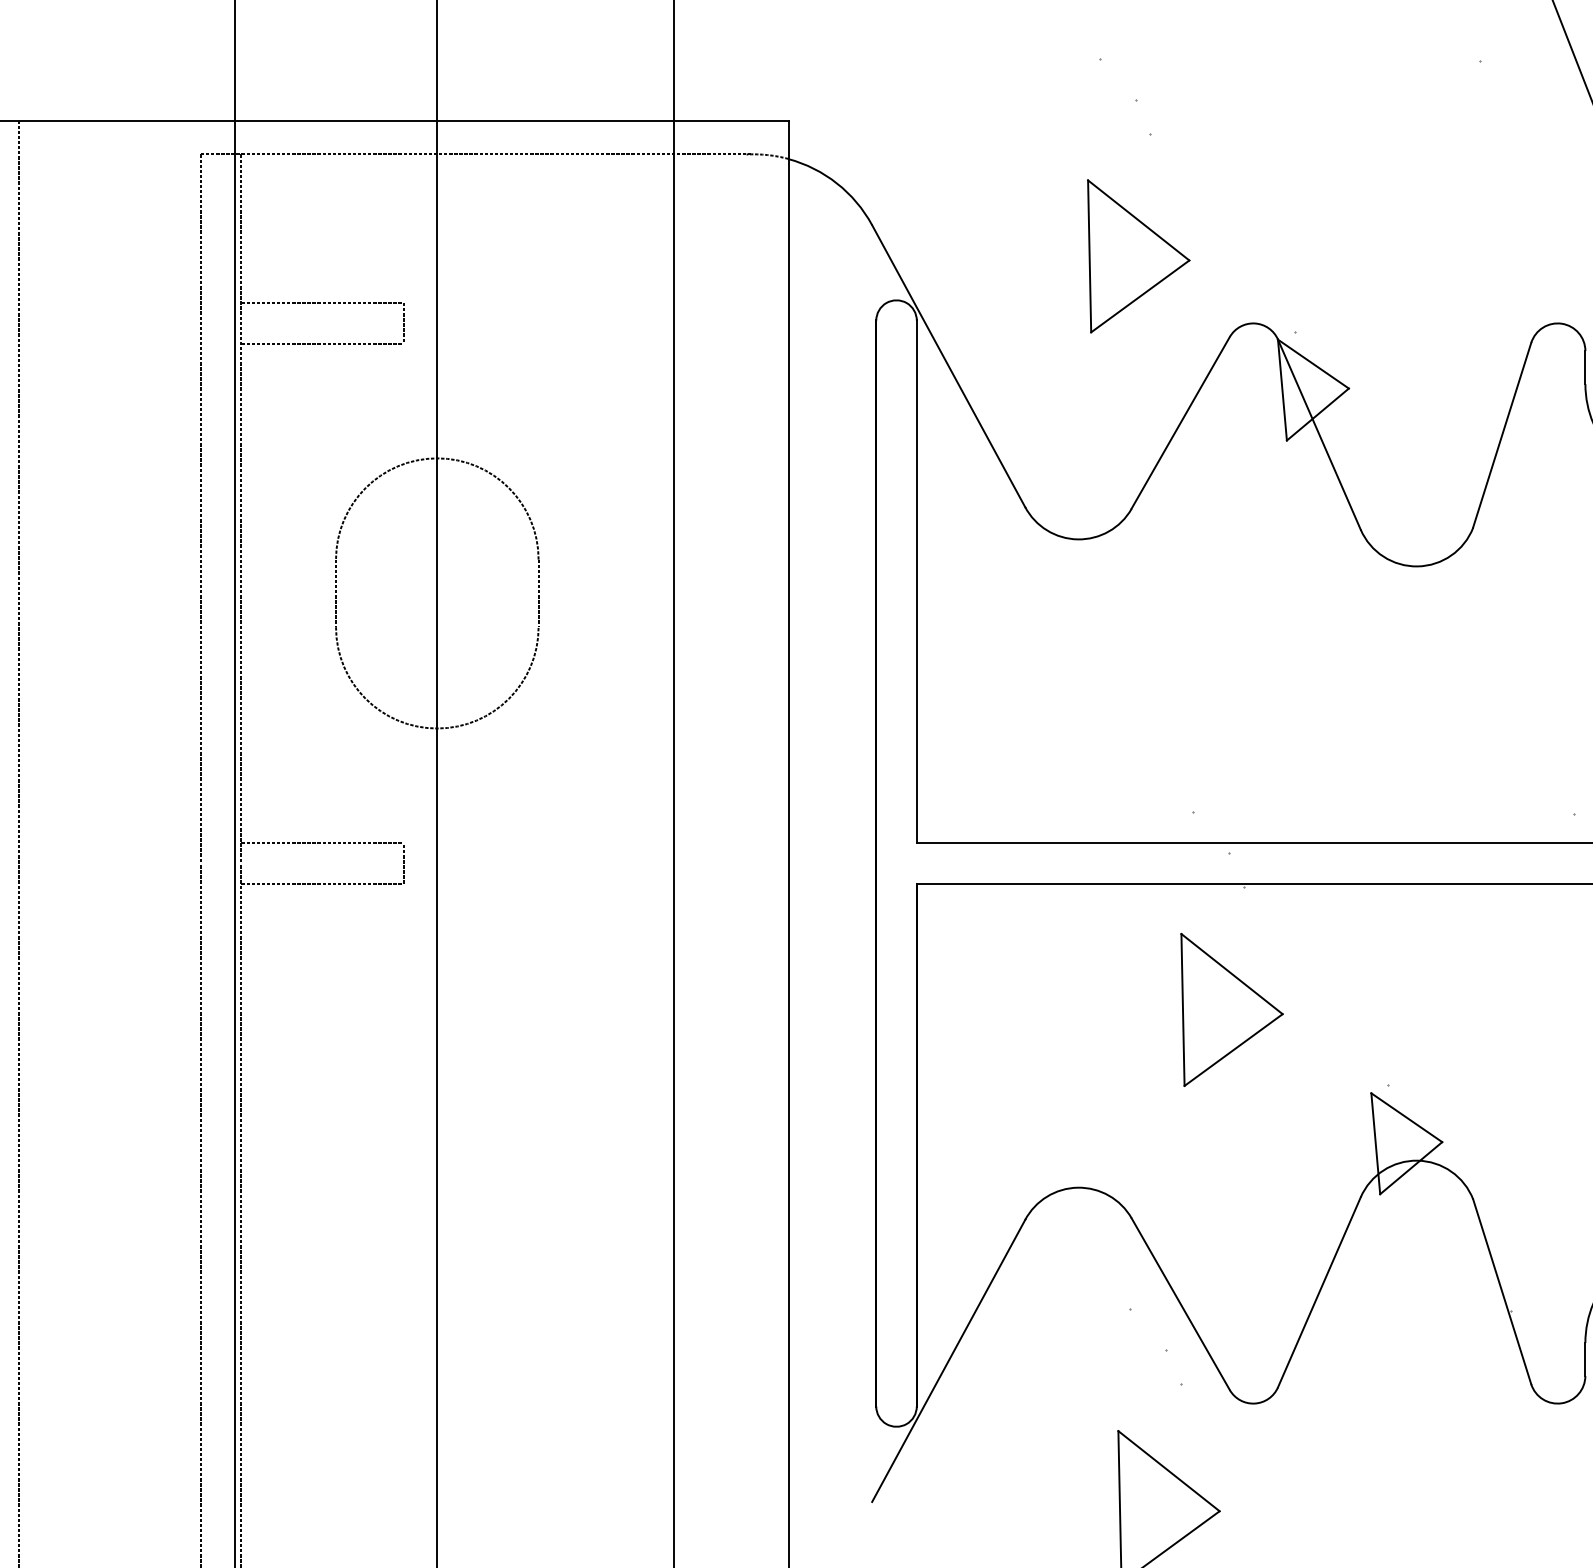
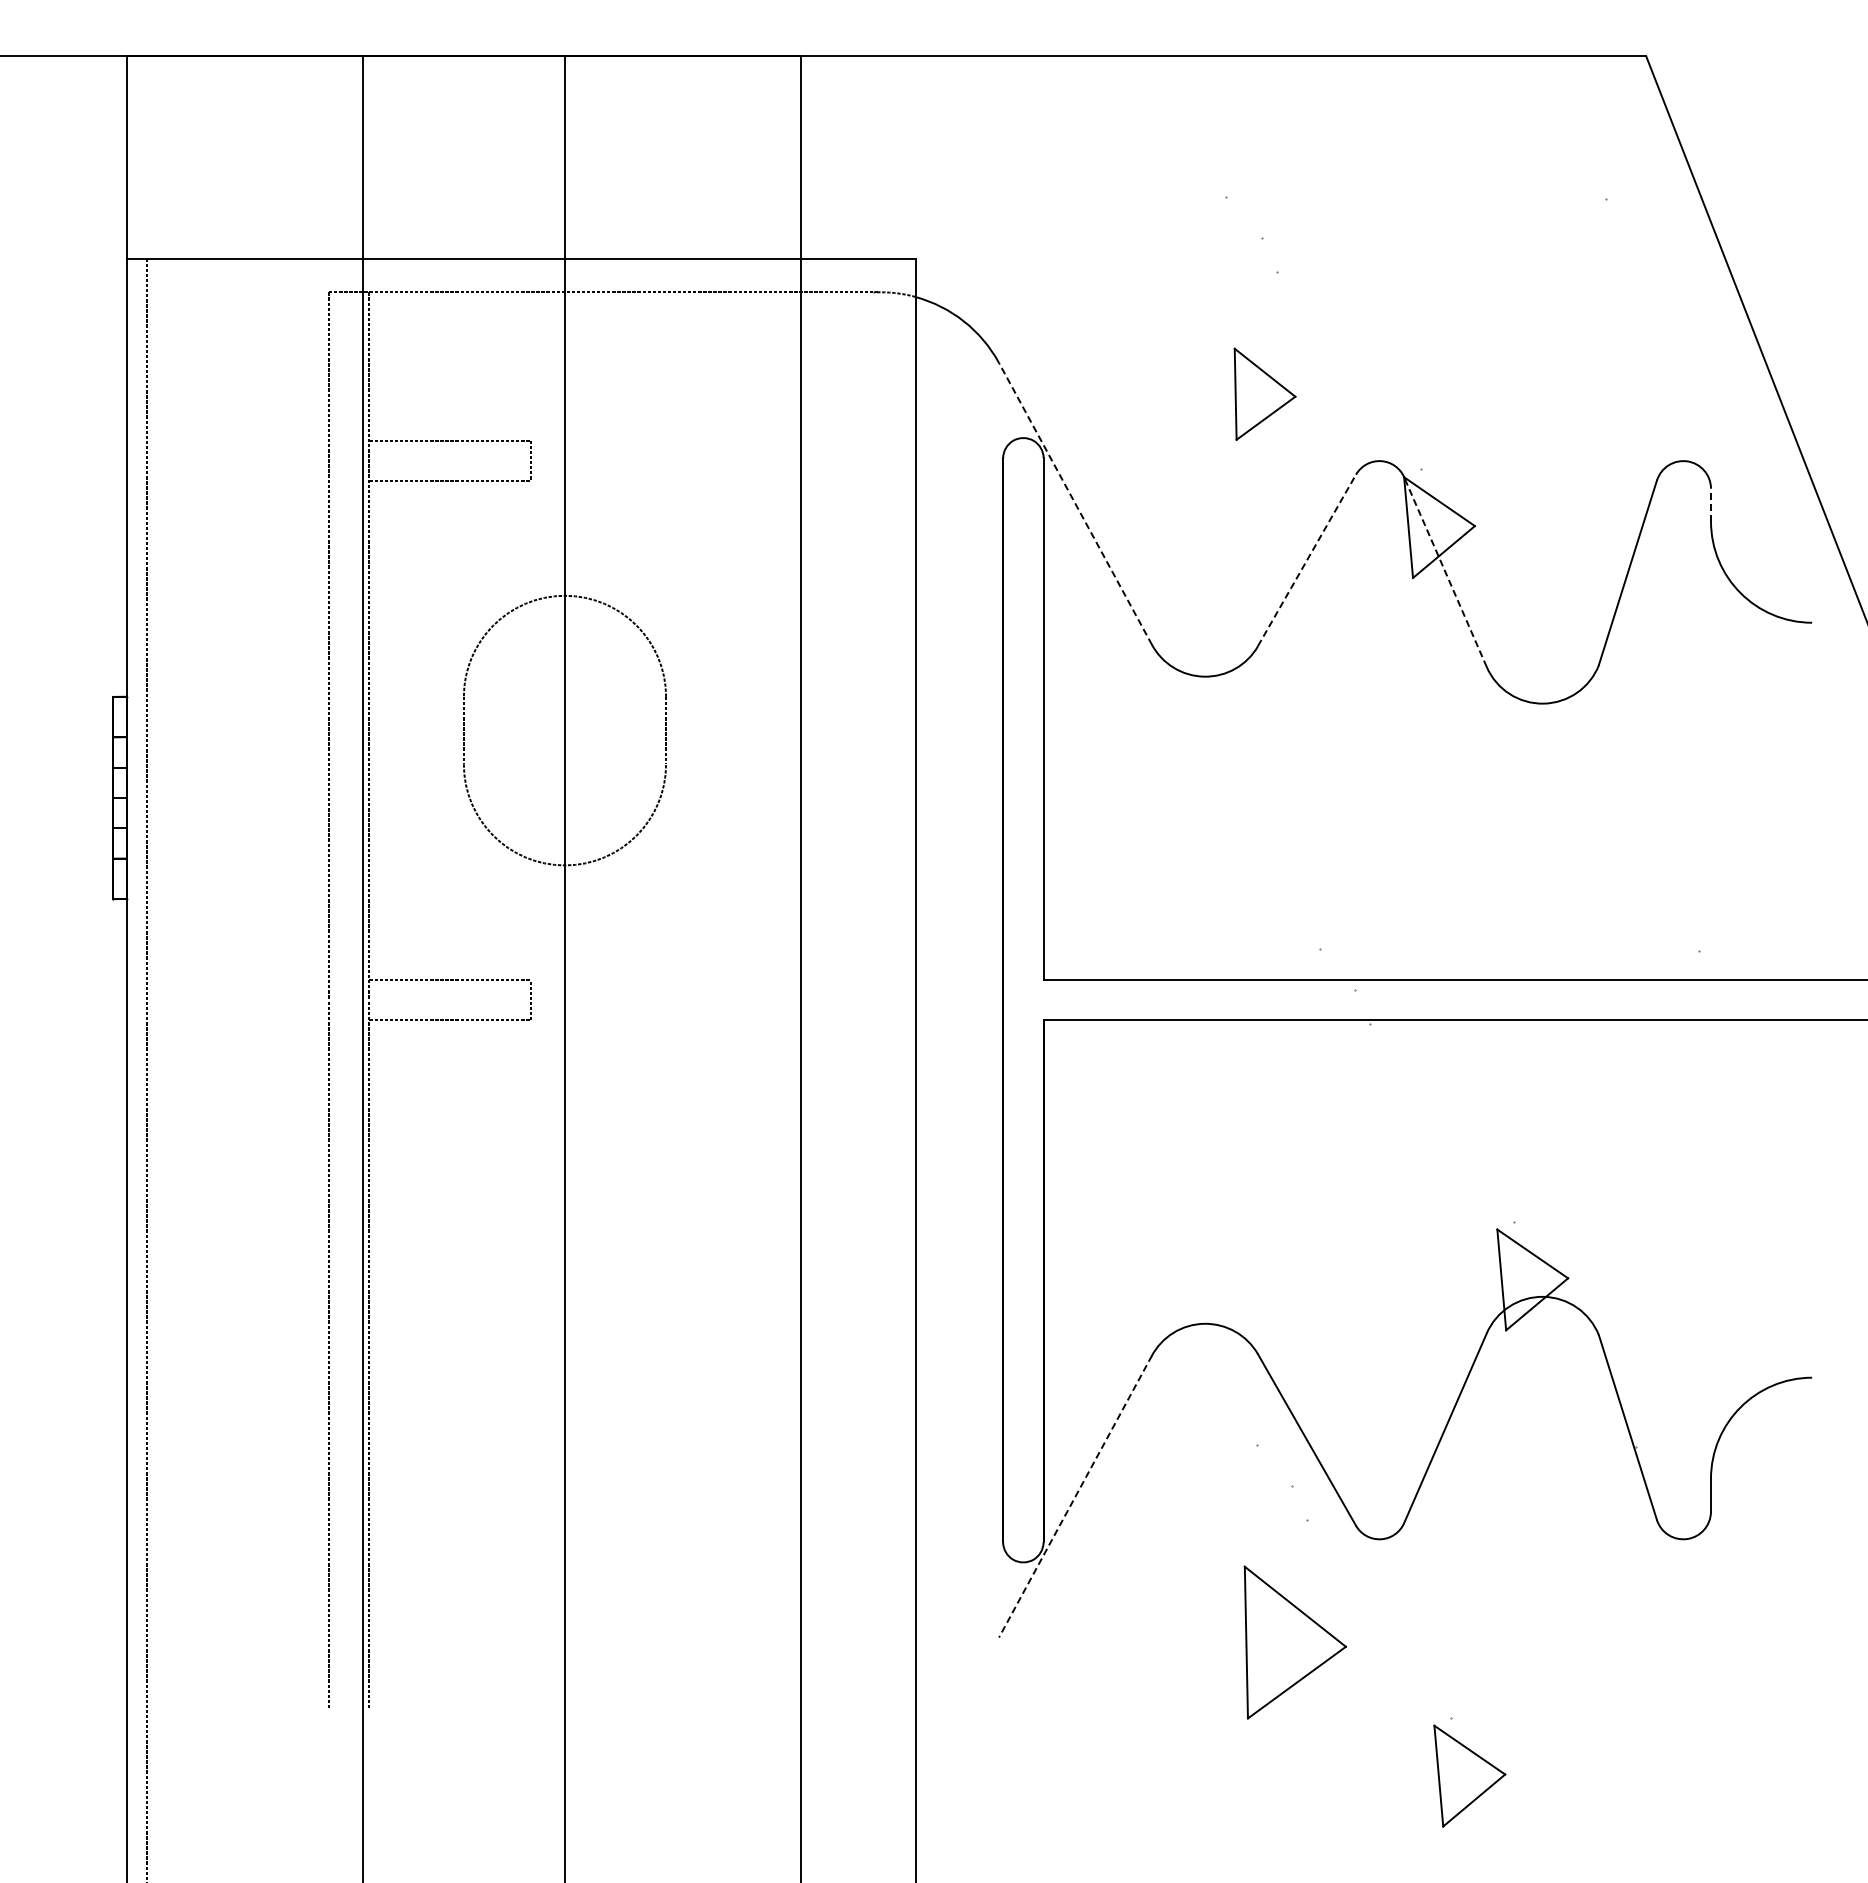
part: (1138, 256) -> (1264, 394), size x0.6
line: (948, 365) -> (1075, 503), solid -> dashed
line: (1585, 366) -> (1711, 504), solid -> dashed
line: (1181, 423) -> (1307, 560), solid -> dashed
line: (1319, 435) -> (1445, 572), solid -> dashed
part: (1231, 1010) -> (1357, 1146), removed
line: (948, 1360) -> (1075, 1496), solid -> dashed

